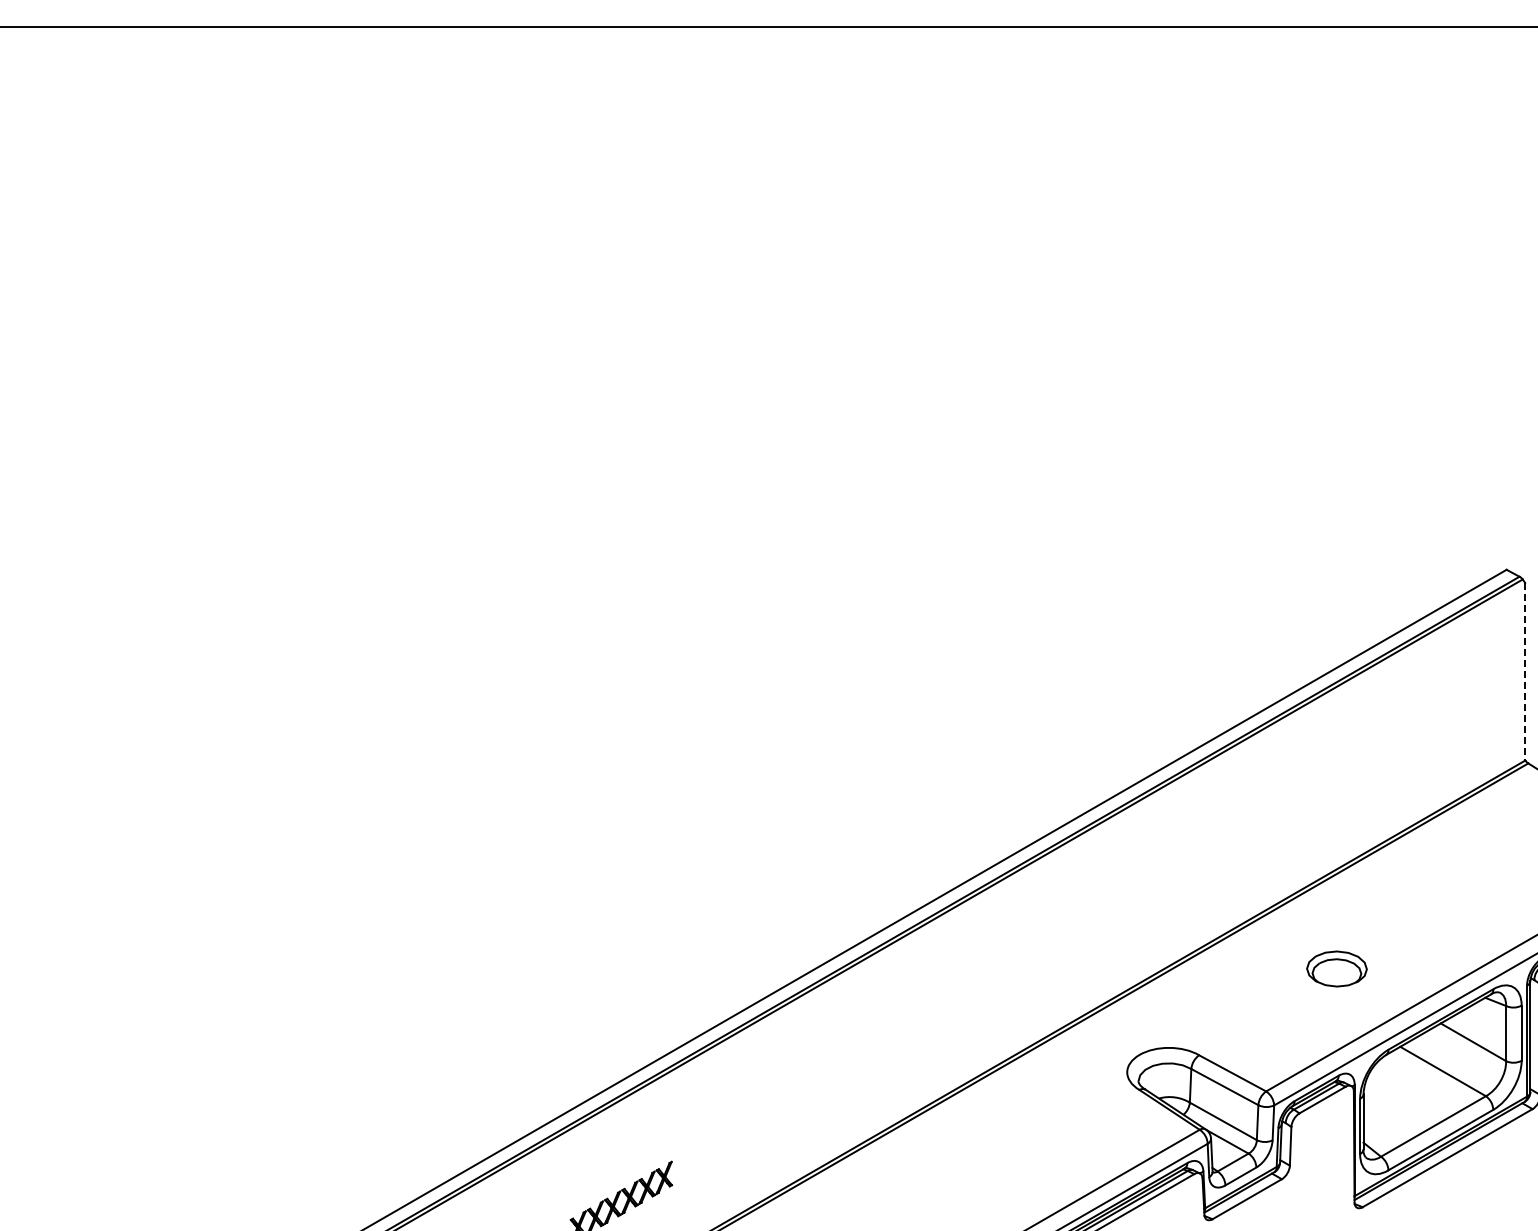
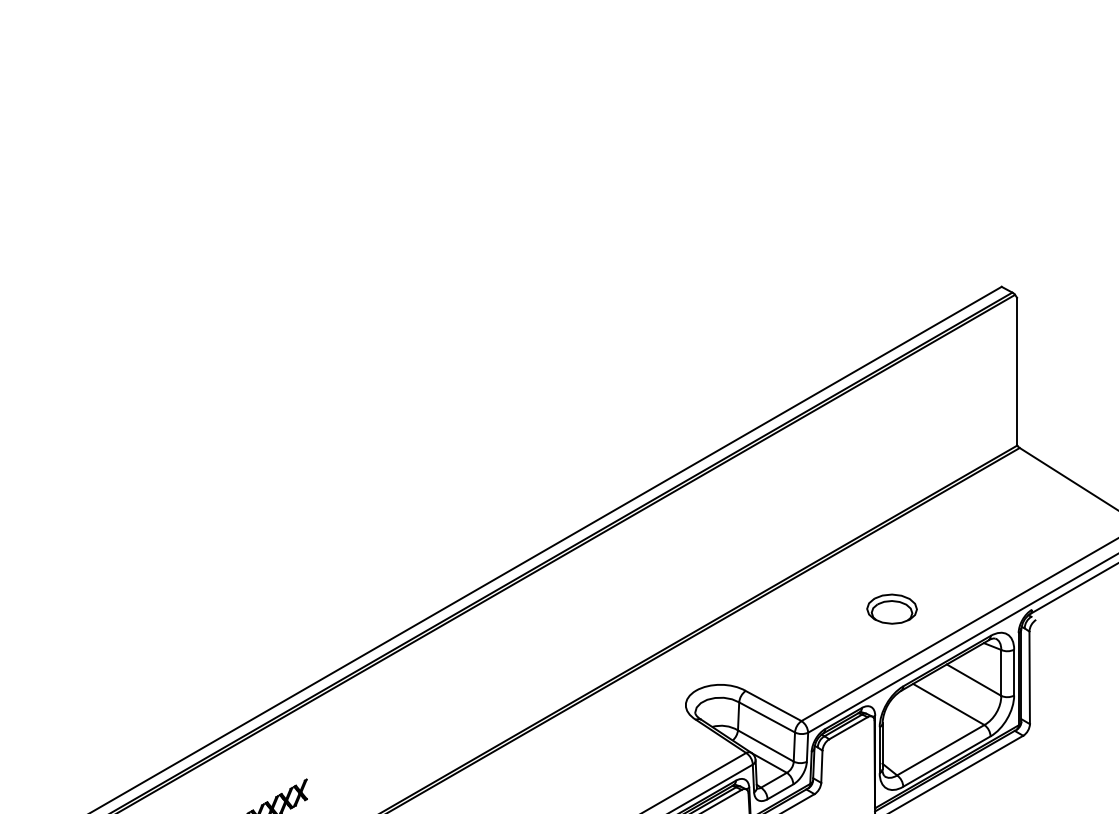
line: (1525, 671) -> (1017, 371), dashed -> solid
part: (1336, 968) -> (891, 608), moved

